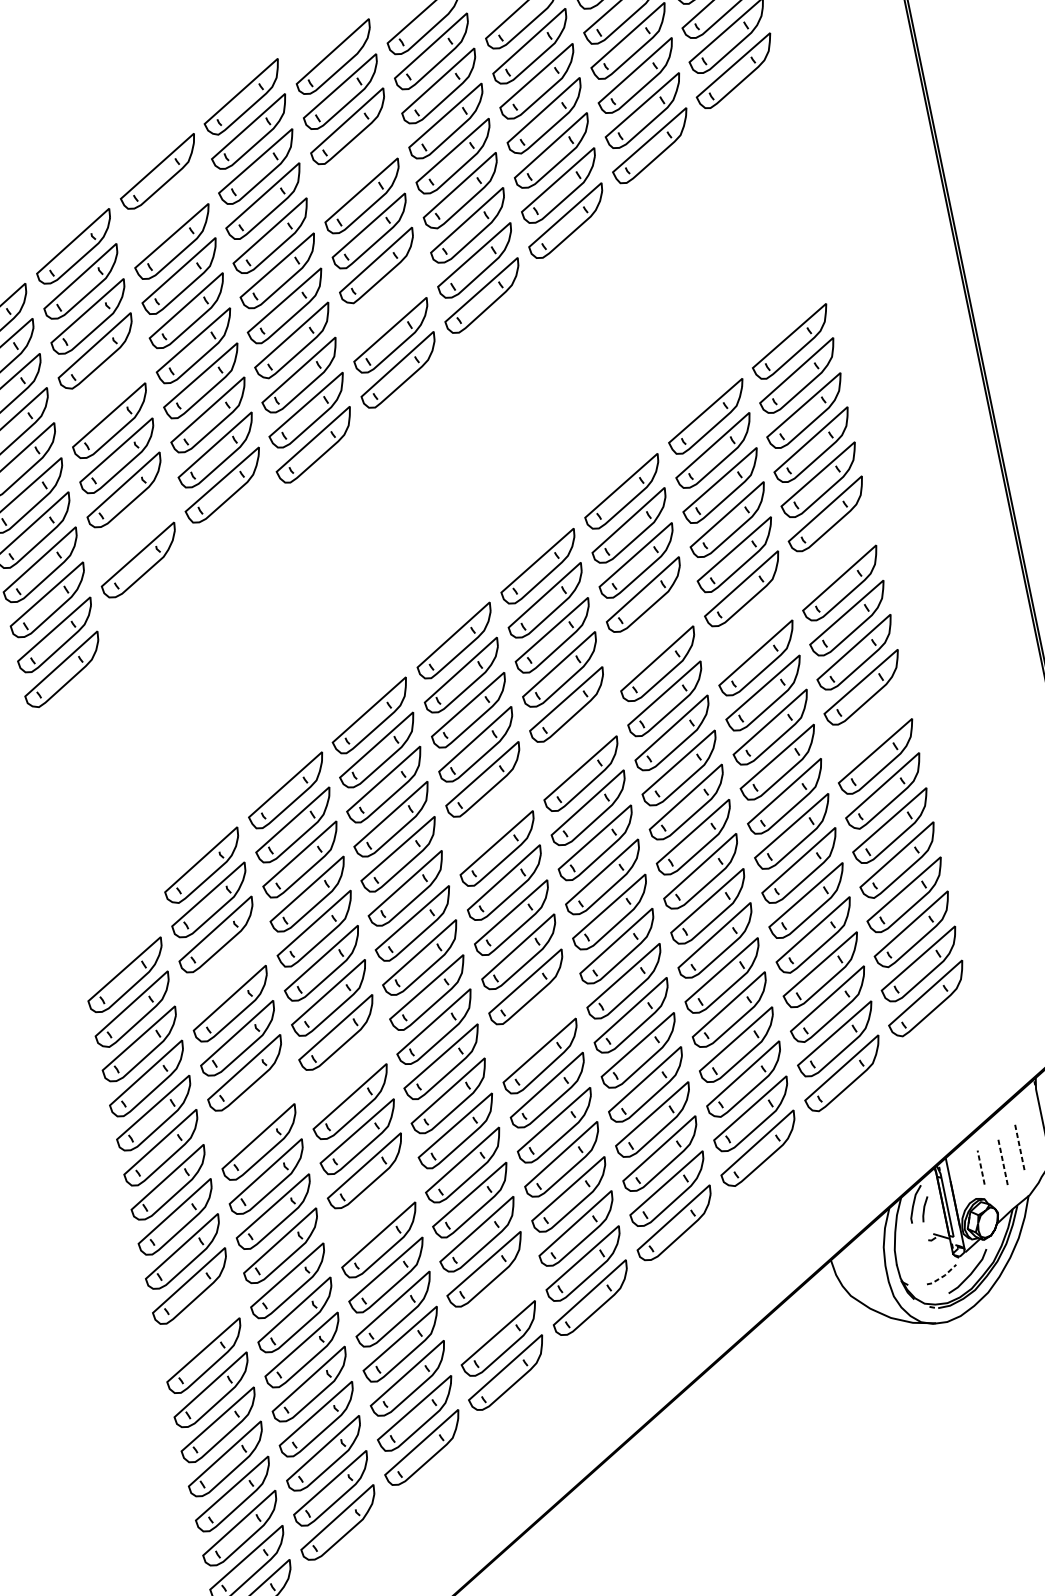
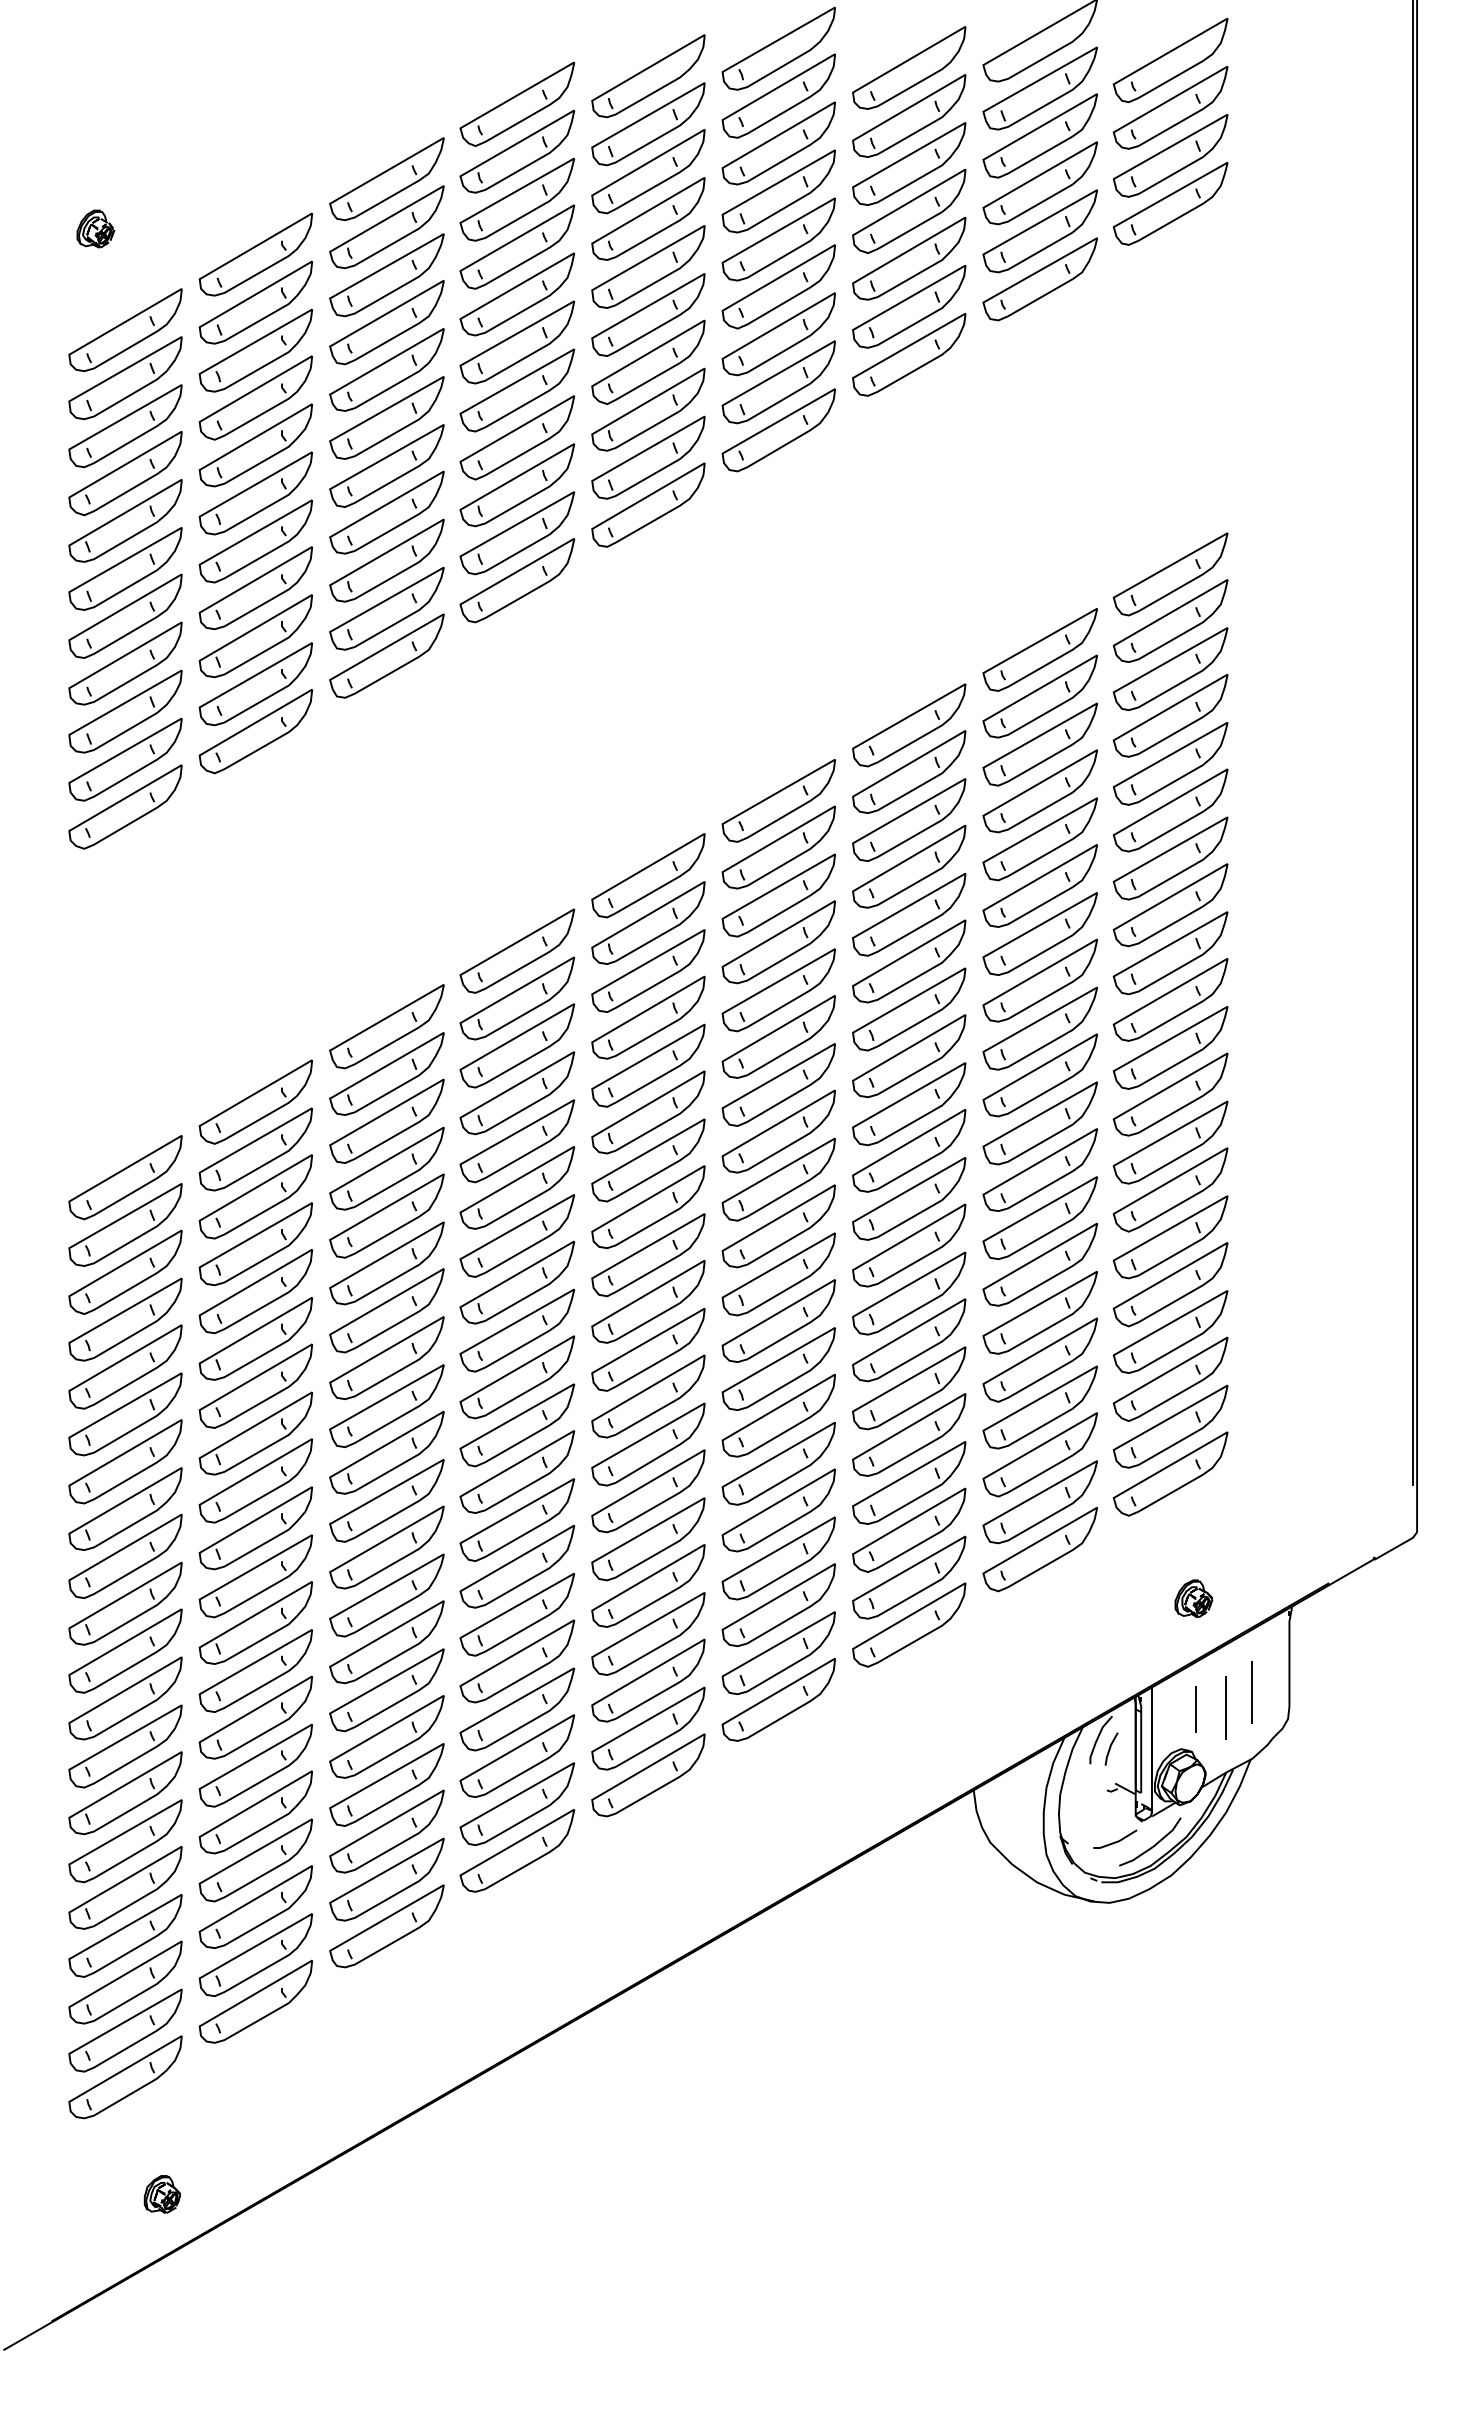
part: (355, 161) -> (648, 218), added
part: (165, 207) -> (386, 227), added
part: (384, 300) -> (648, 409), added
part: (102, 386) -> (255, 445), added
part: (230, 520) -> (386, 655), added
part: (131, 526) -> (255, 636), added
part: (833, 549) -> (1170, 858), added
part: (146, 595) -> (255, 731), added
part: (749, 624) -> (1039, 933), added
part: (651, 630) -> (909, 914), added
part: (869, 722) -> (1170, 1094), added
part: (574, 739) -> (778, 1036), added
part: (490, 814) -> (648, 1112), added
part: (118, 941) -> (125, 1177), added
part: (223, 970) -> (255, 1244), added
part: (533, 1021) -> (648, 1396), added
part: (343, 1068) -> (386, 1405), added
part: (962, 1086) -> (1193, 1598), added
part: (252, 1108) -> (255, 1433), added
line: (1019, 1146) -> (1252, 1692), dashed -> solid
line: (1003, 1161) -> (1226, 1707), dashed -> solid
line: (981, 1166) -> (1196, 1708), dashed -> solid
part: (372, 1206) -> (386, 1595), added
line: (943, 1276) -> (1116, 1842), dashed -> solid
part: (492, 1304) -> (517, 1756), added
part: (197, 1321) -> (125, 1698), added

